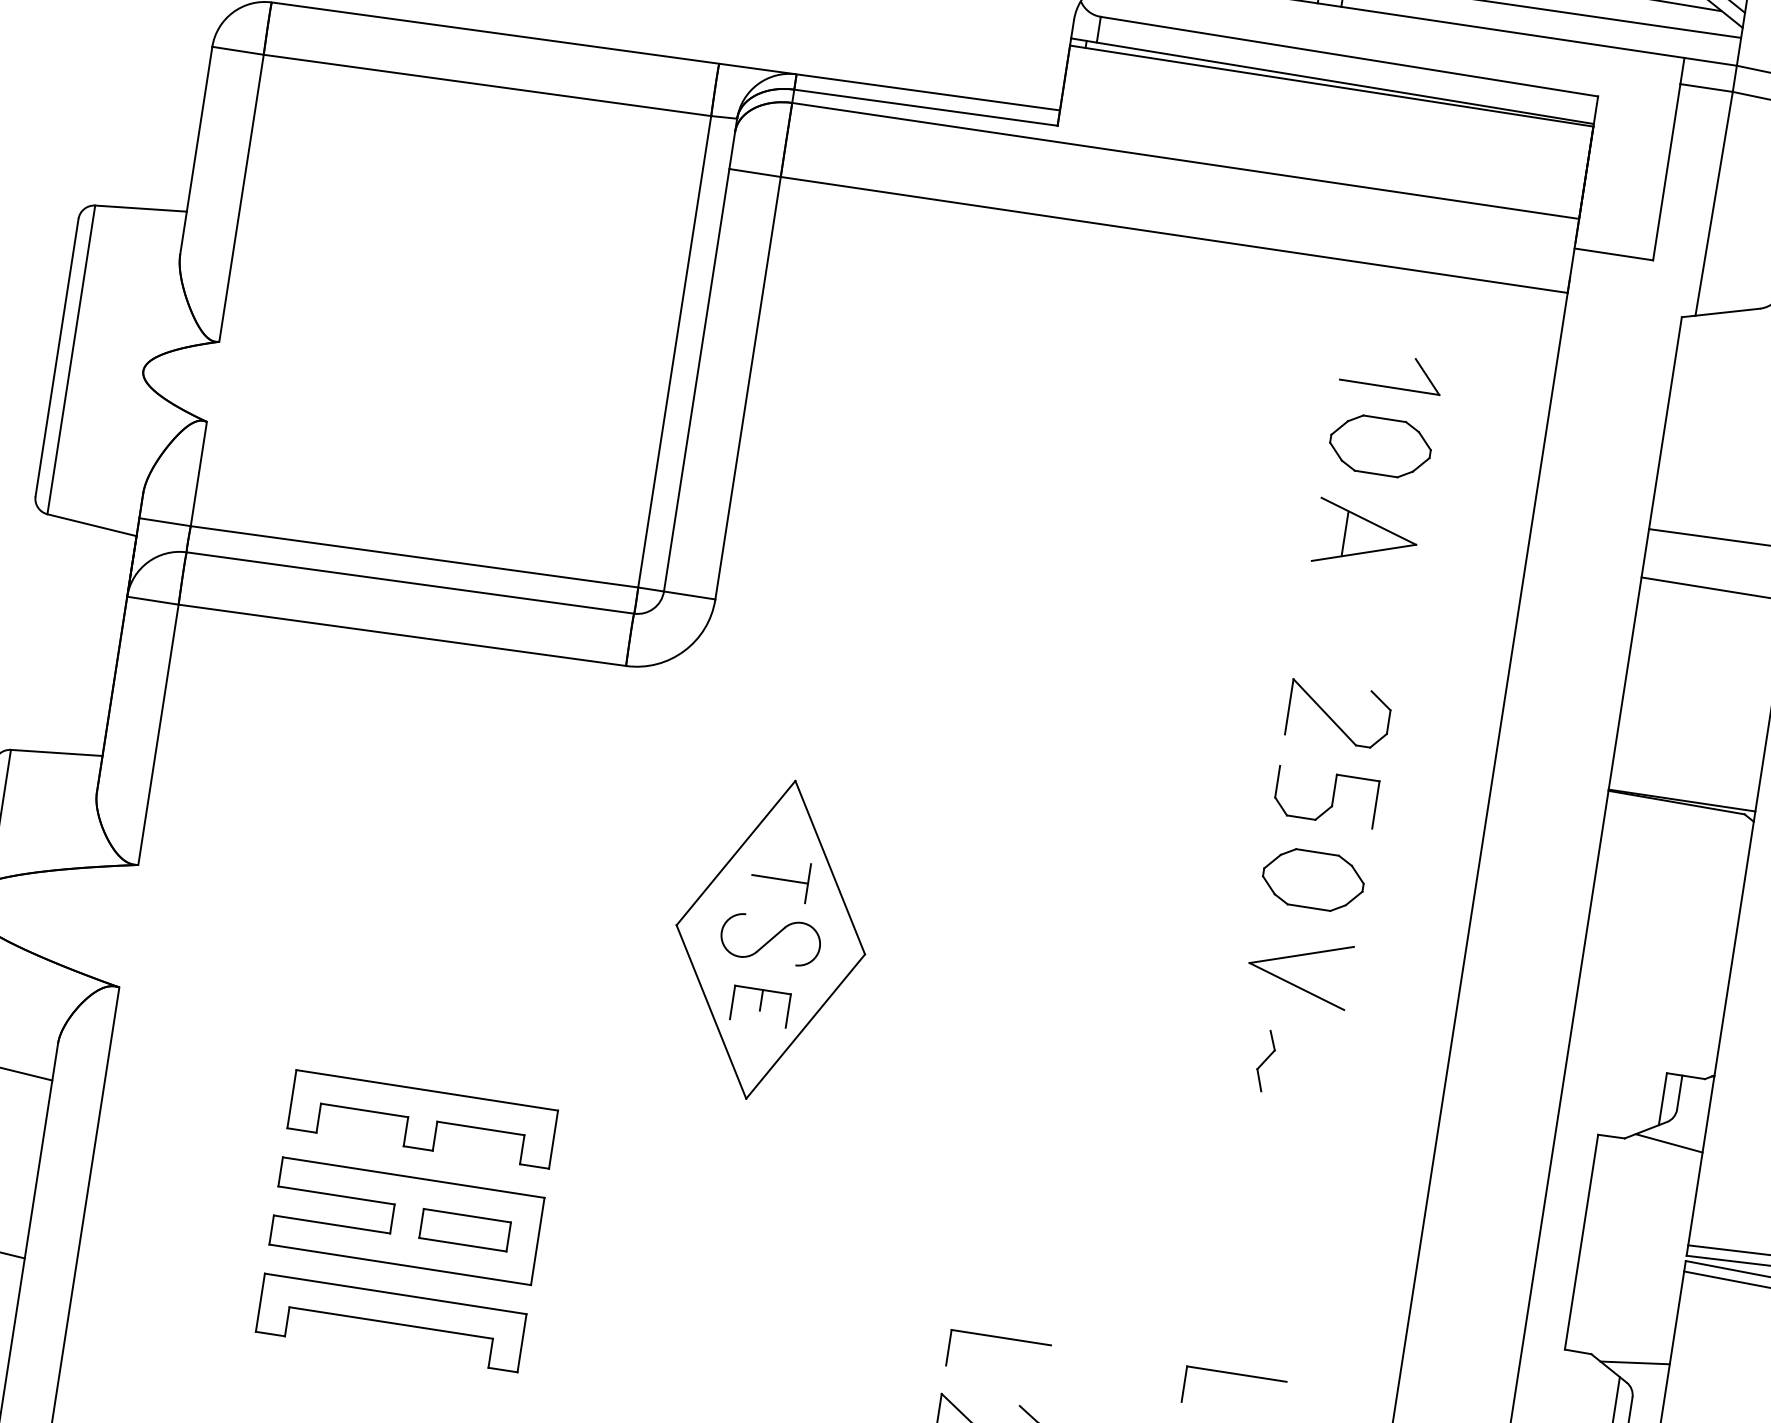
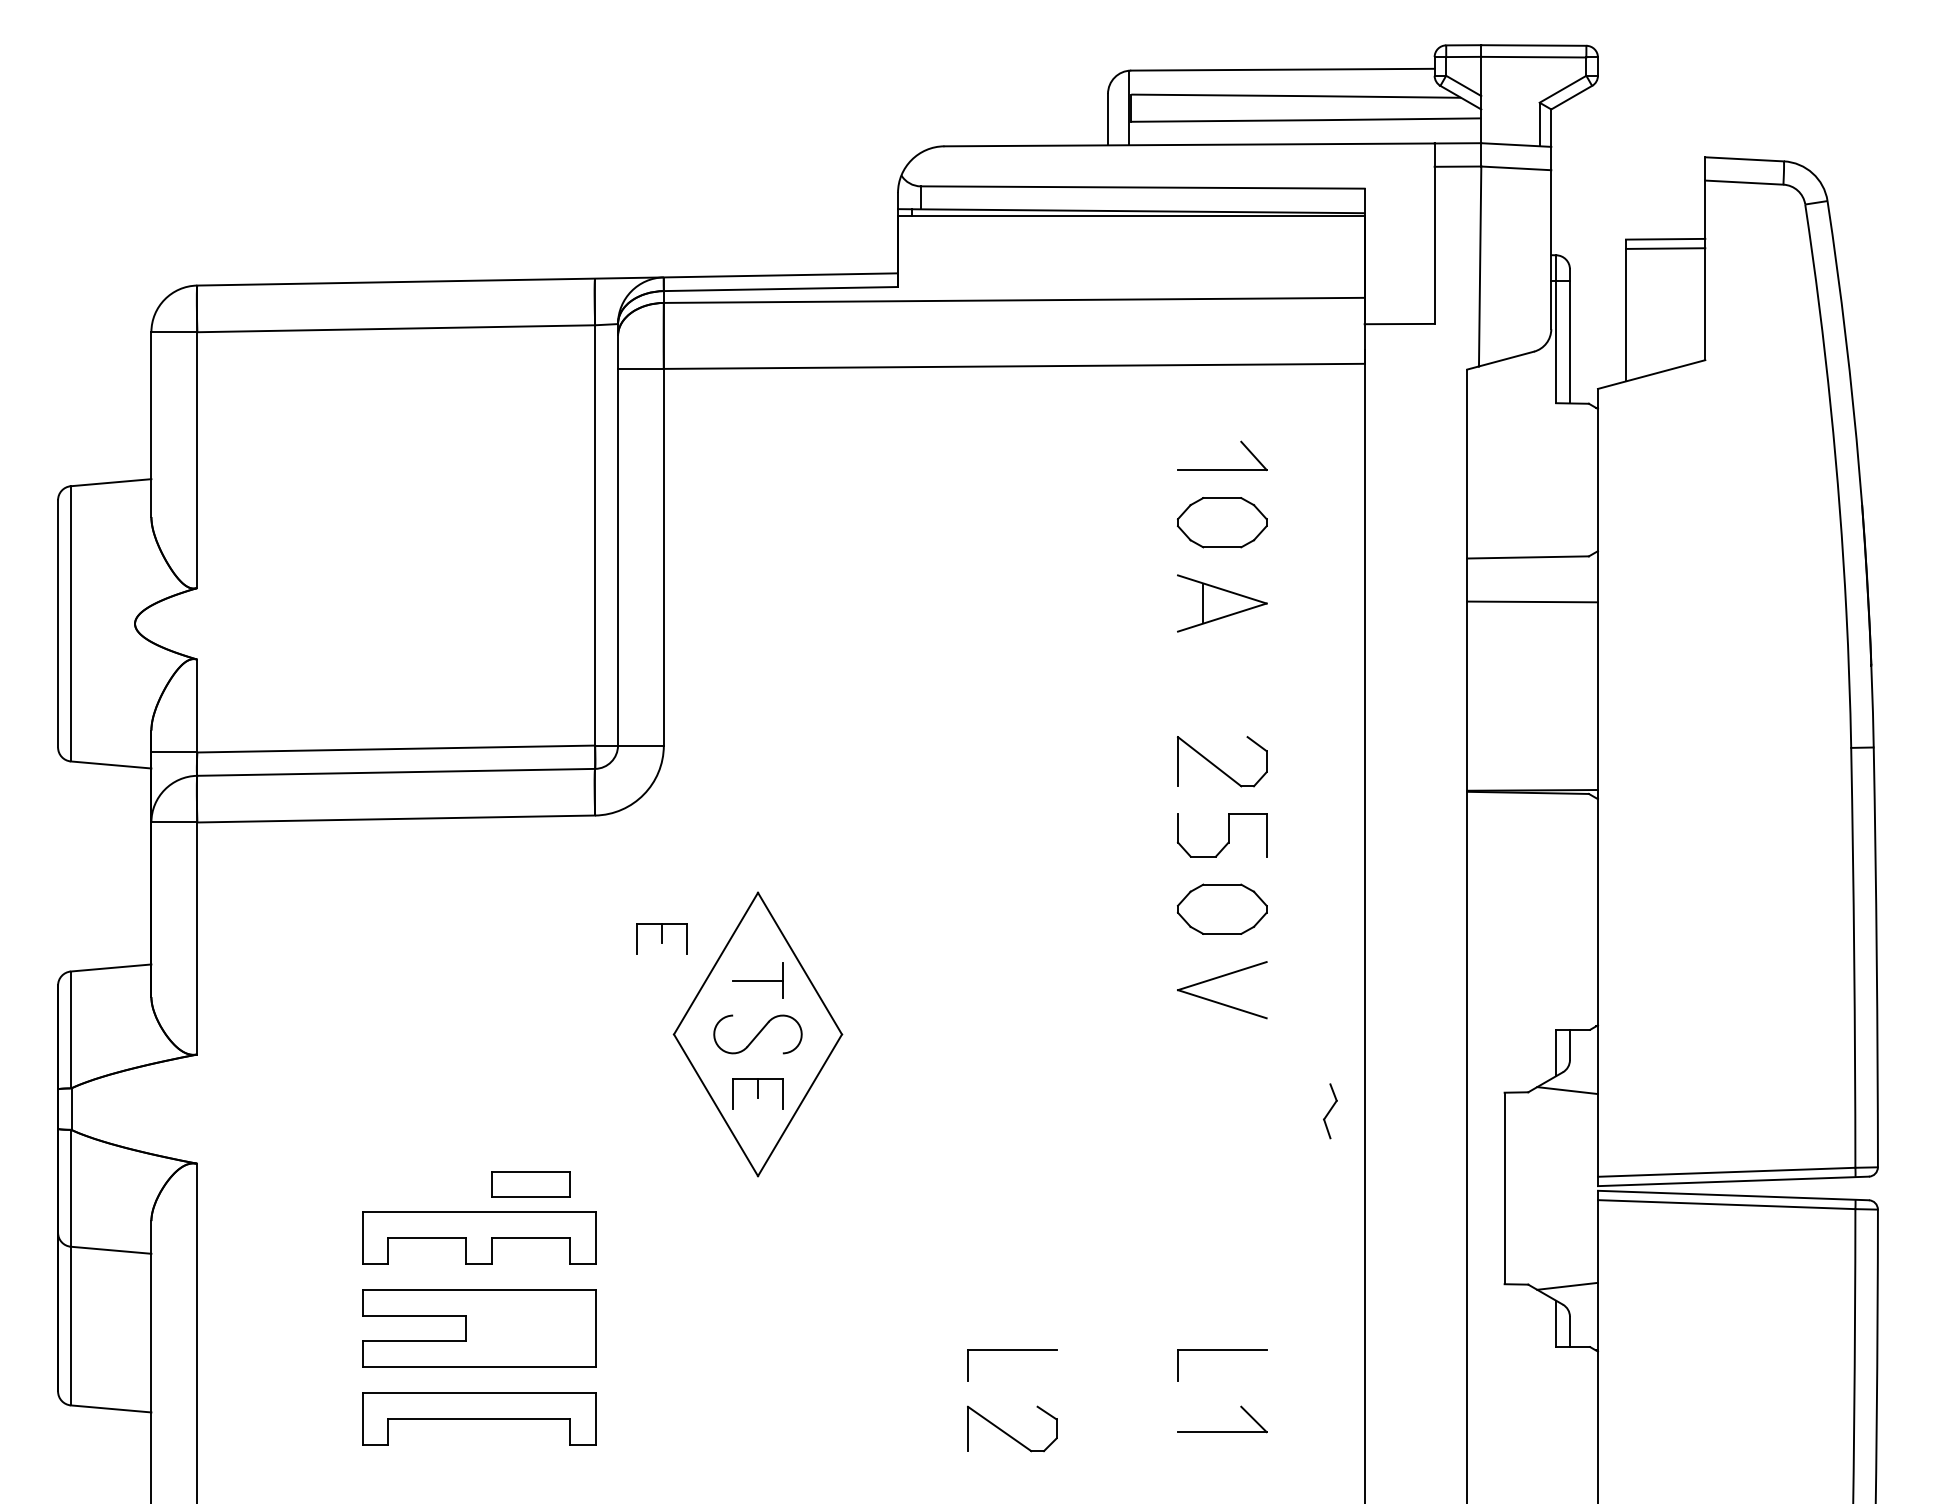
part: (679, 815) -> (661, 938), added
part: (1265, 1061) -> (1330, 1111), moved
part: (464, 1230) -> (530, 1184), moved

